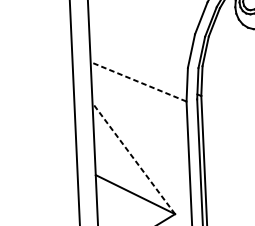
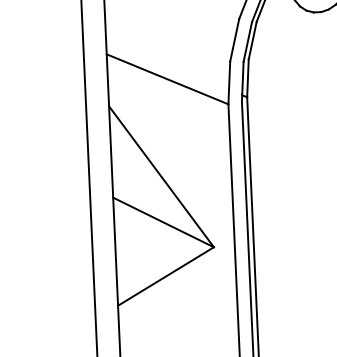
line: (138, 82) -> (167, 79), dashed -> solid
line: (133, 158) -> (161, 176), dashed -> solid

